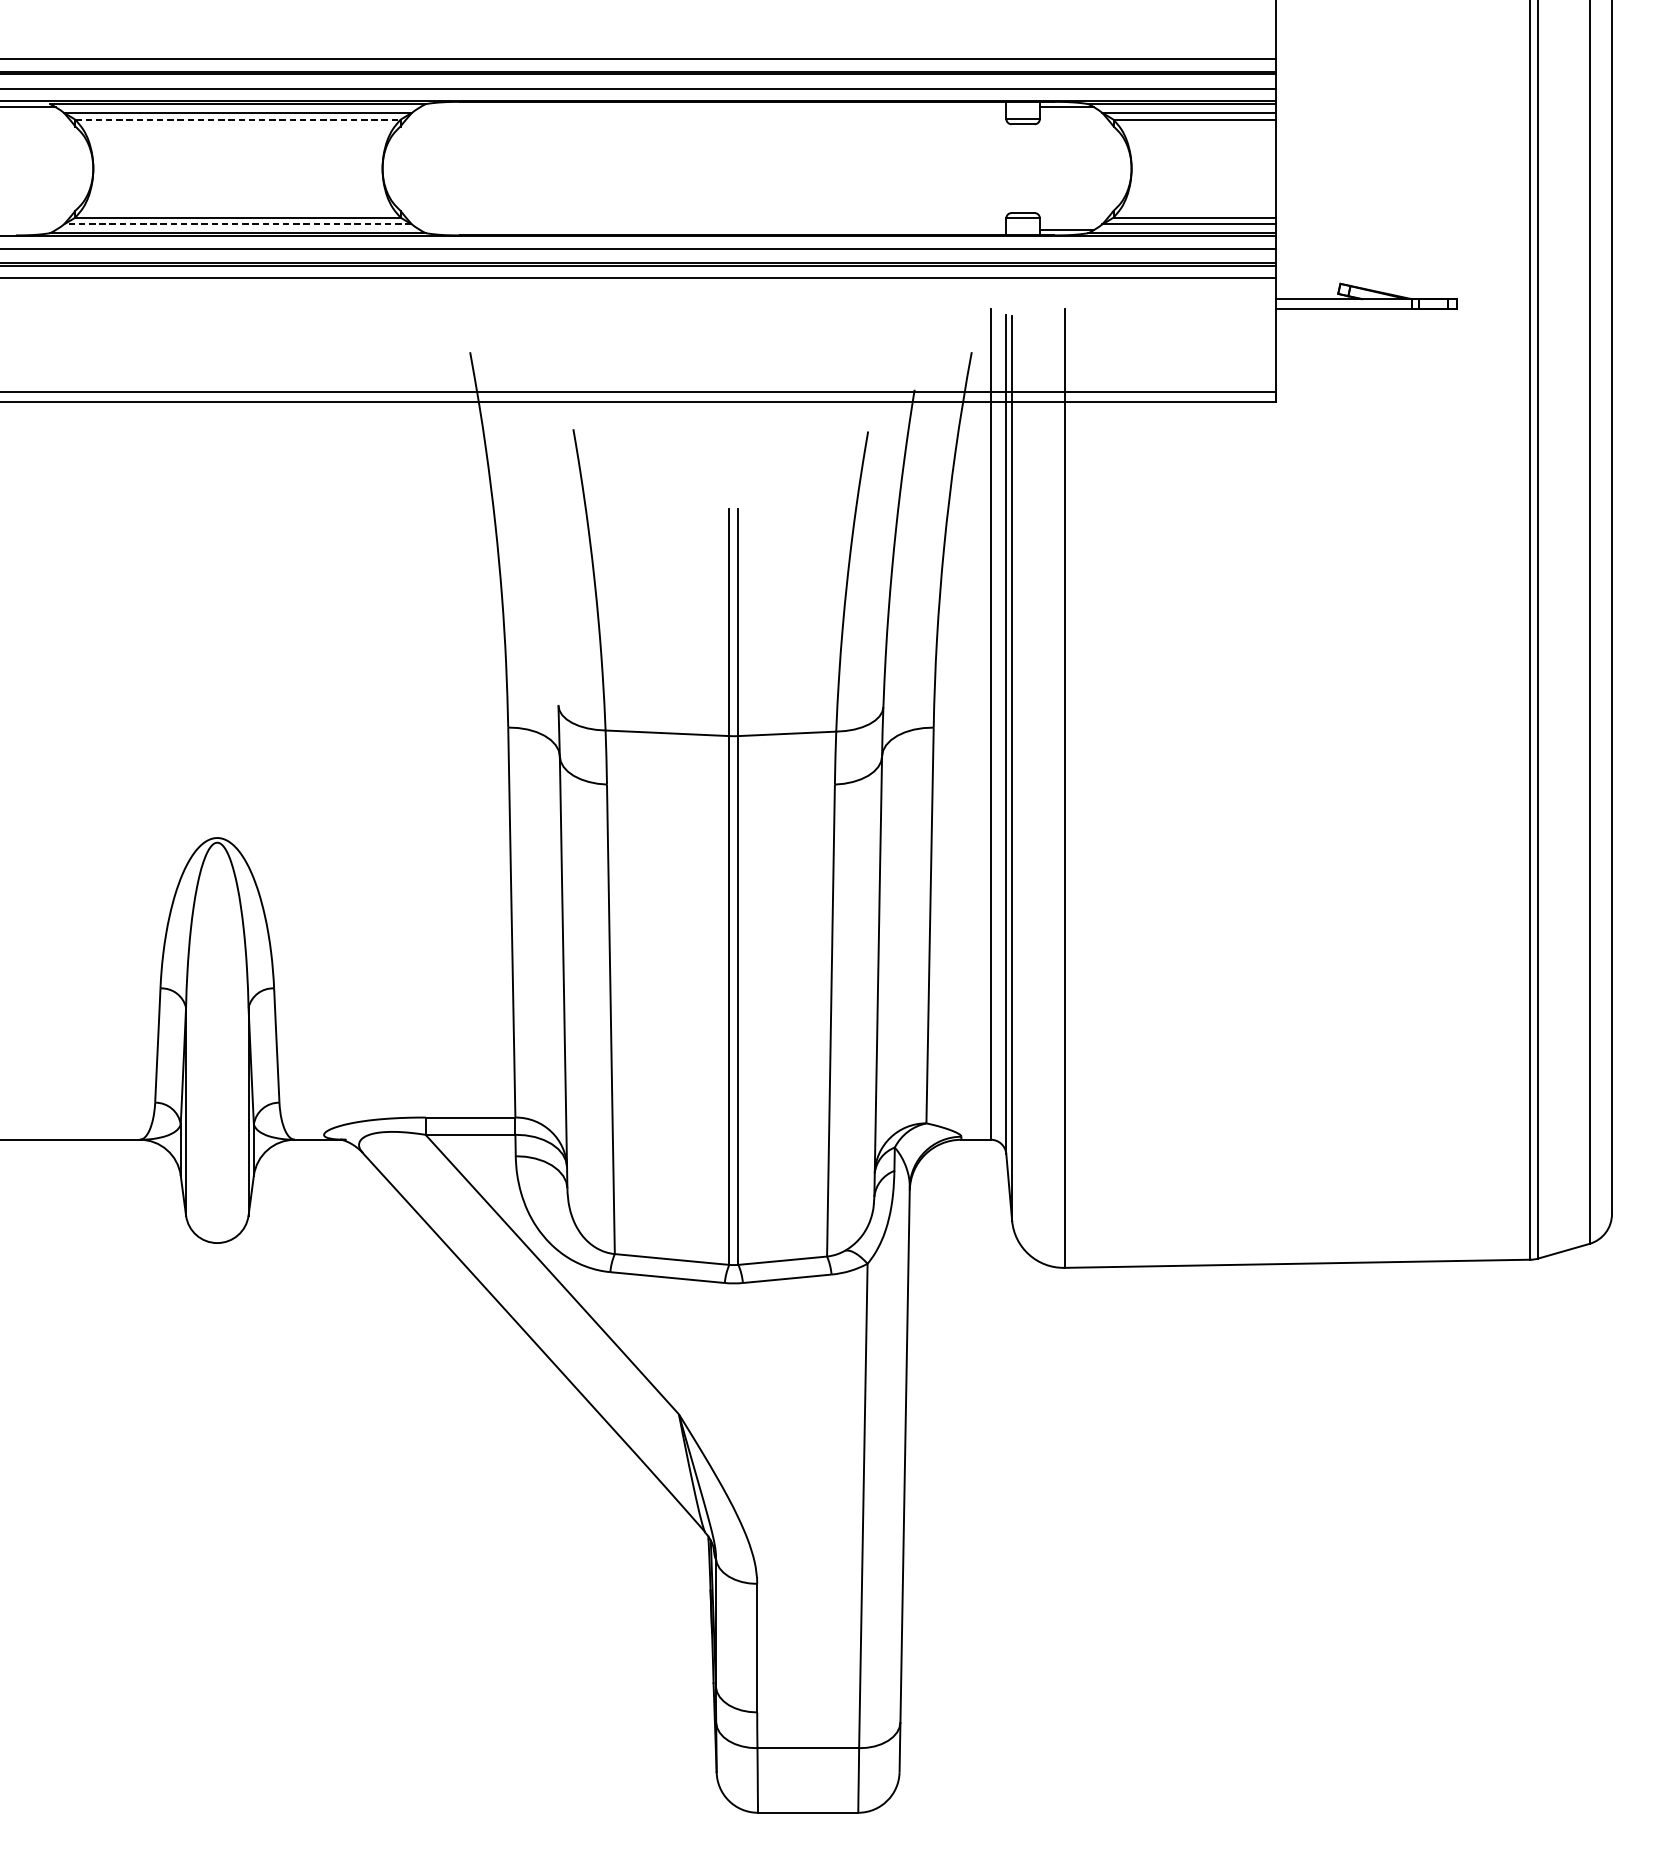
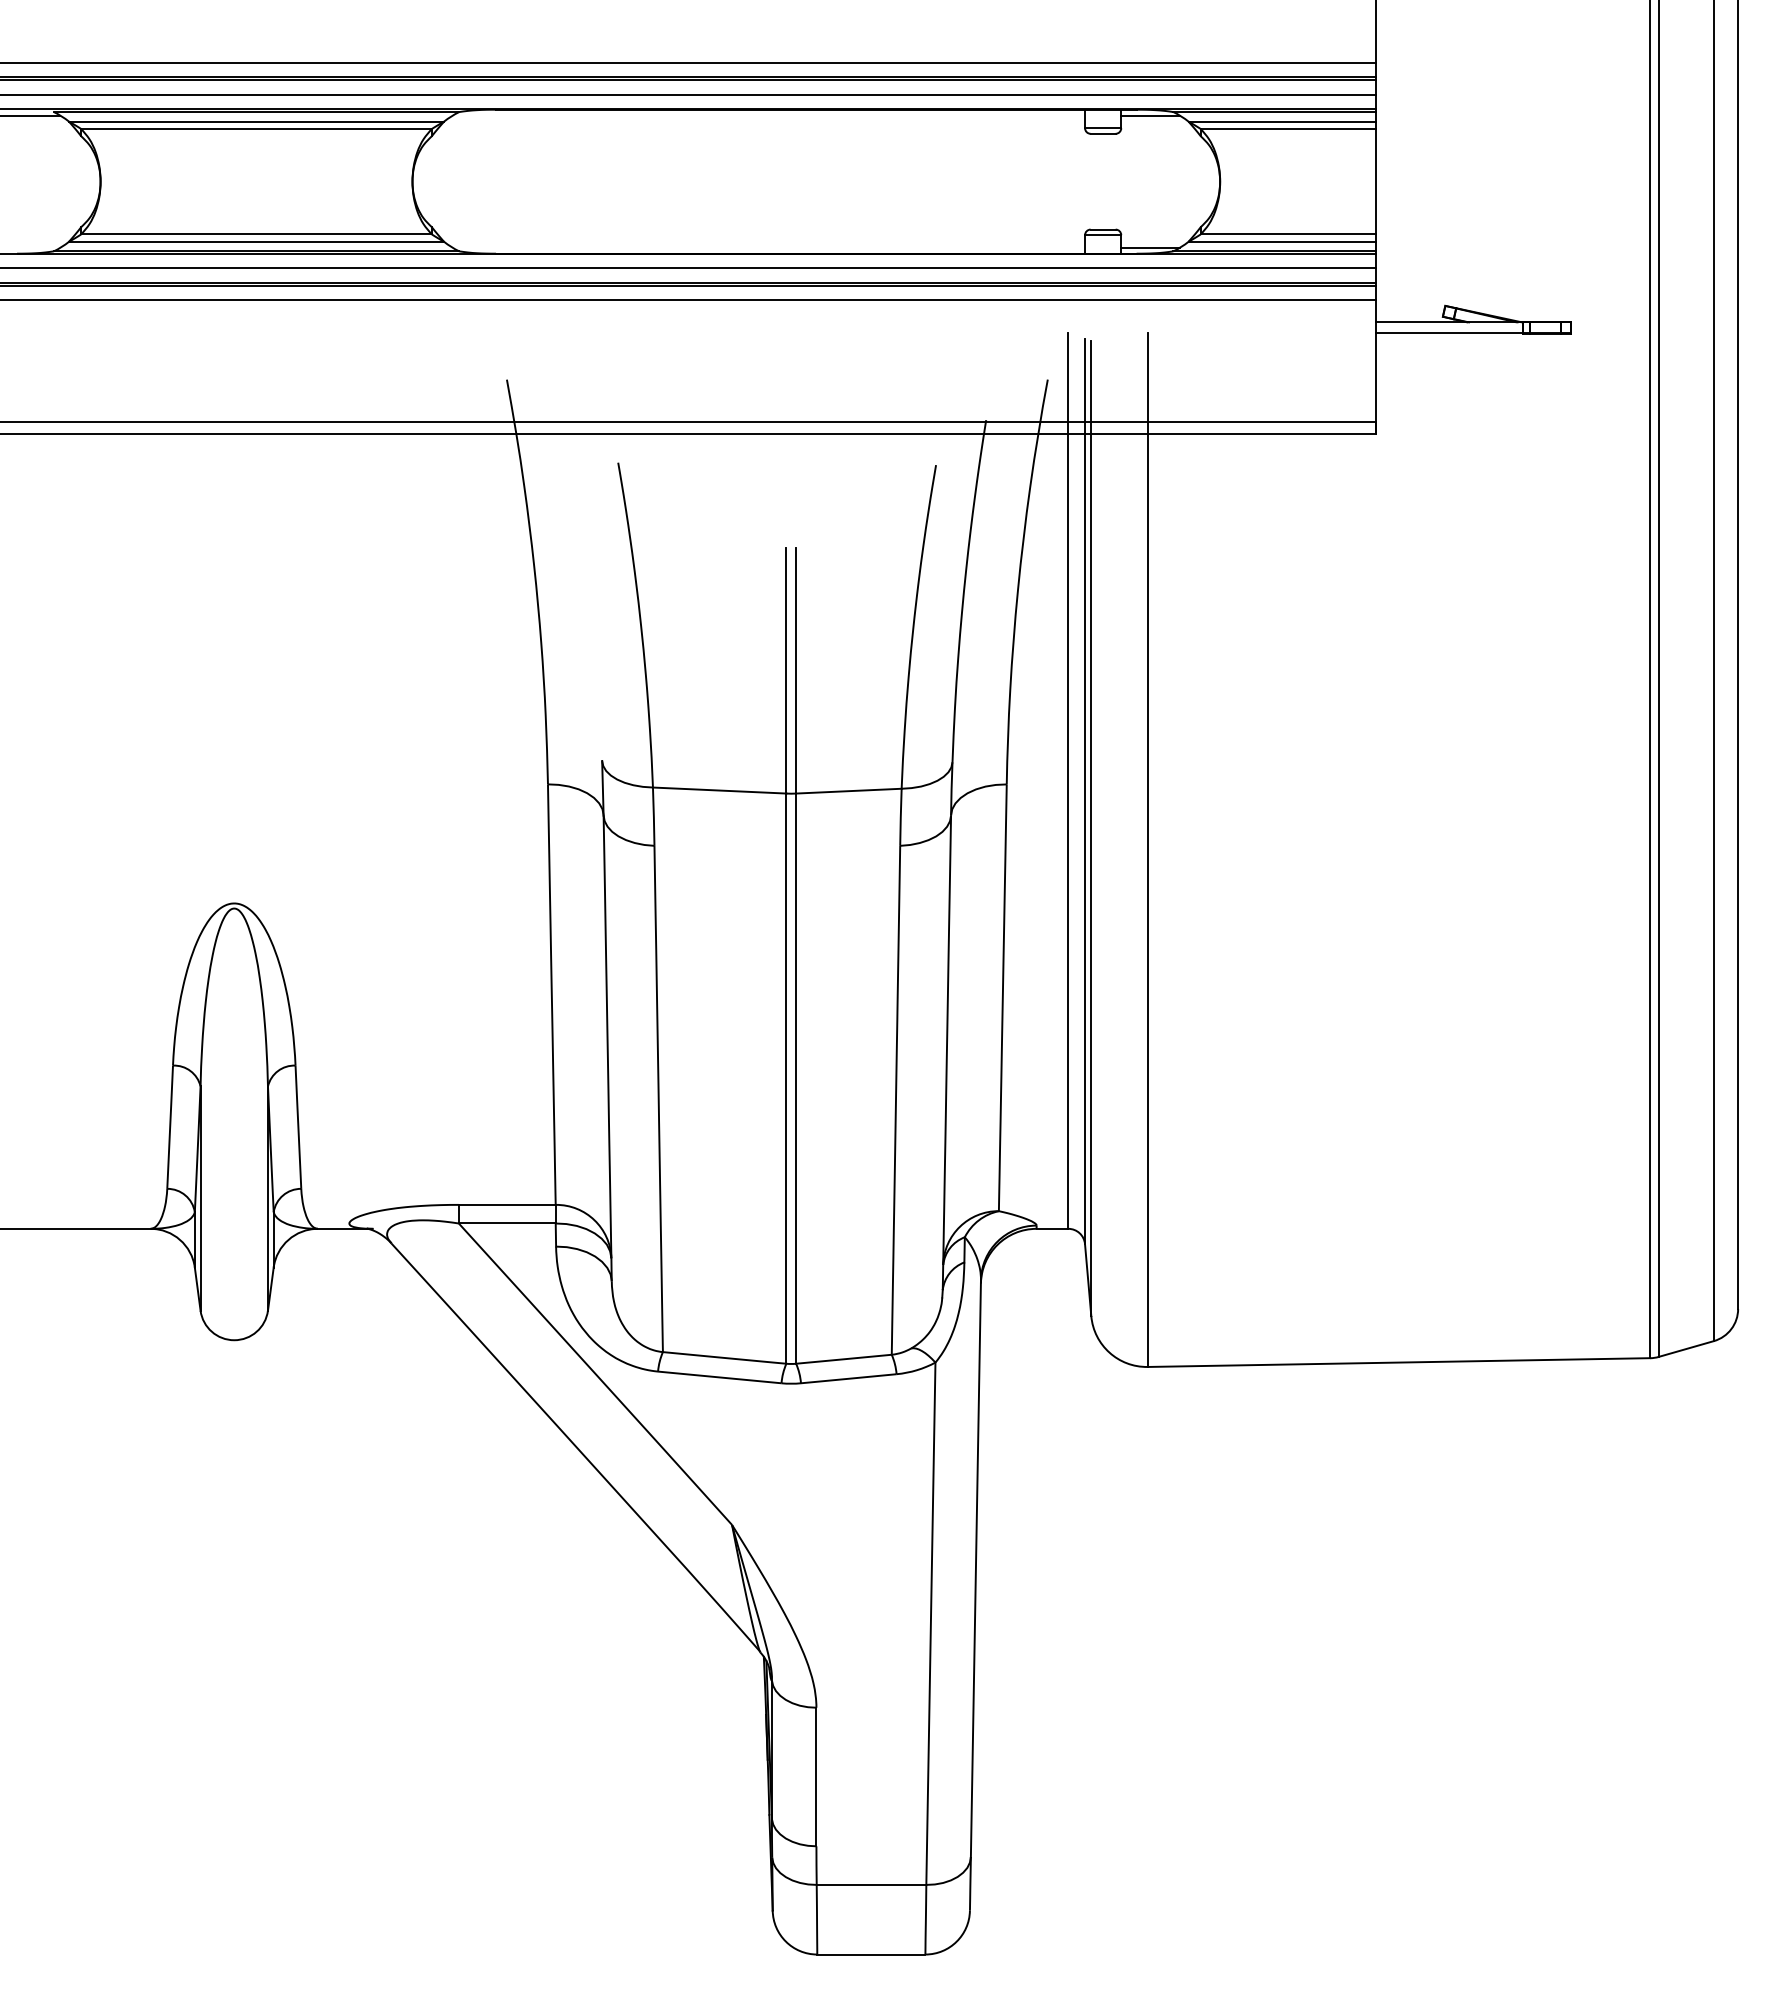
line: (238, 119) -> (257, 128), dashed -> solid
line: (237, 224) -> (256, 241), dashed -> solid

